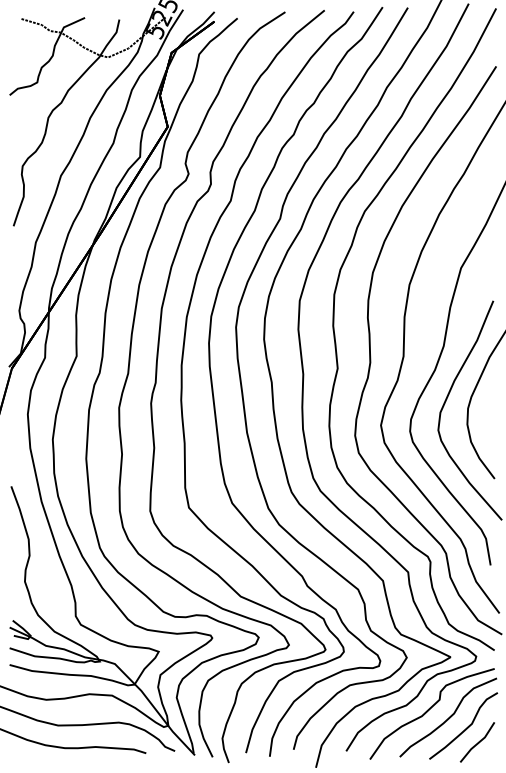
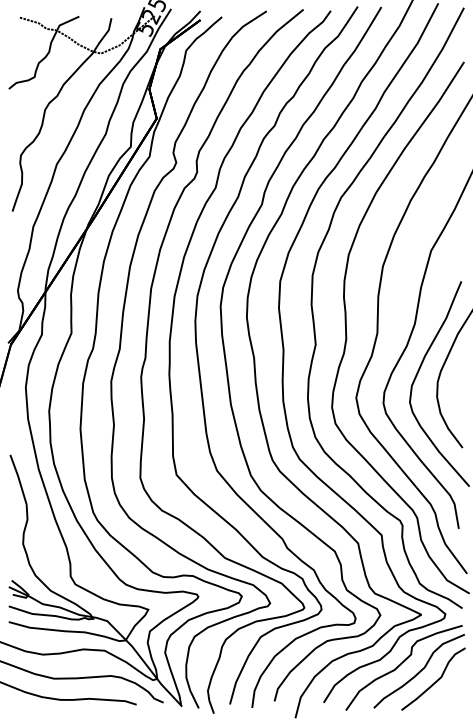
line: (477, 742) -> (446, 694), removed

